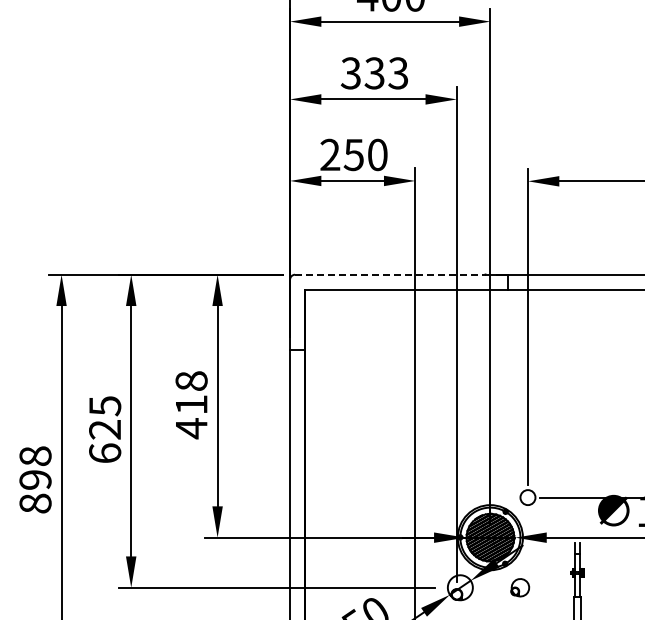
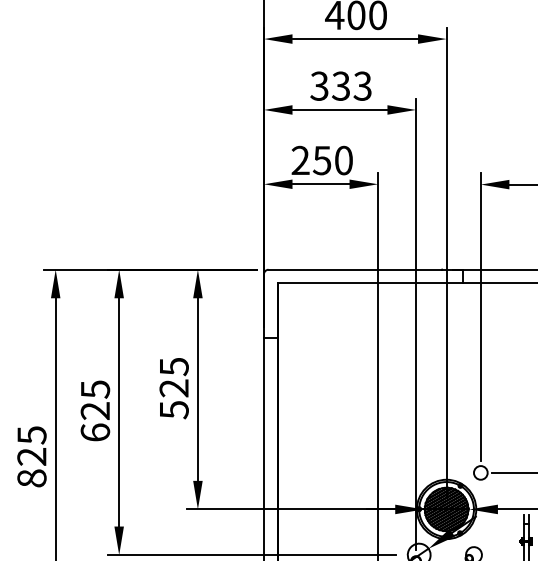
line: (390, 274) -> (355, 269), dashed -> solid
text: (191, 405) -> (174, 388), 418 -> 525
text: (35, 467) -> (31, 445), 898 -> 825

